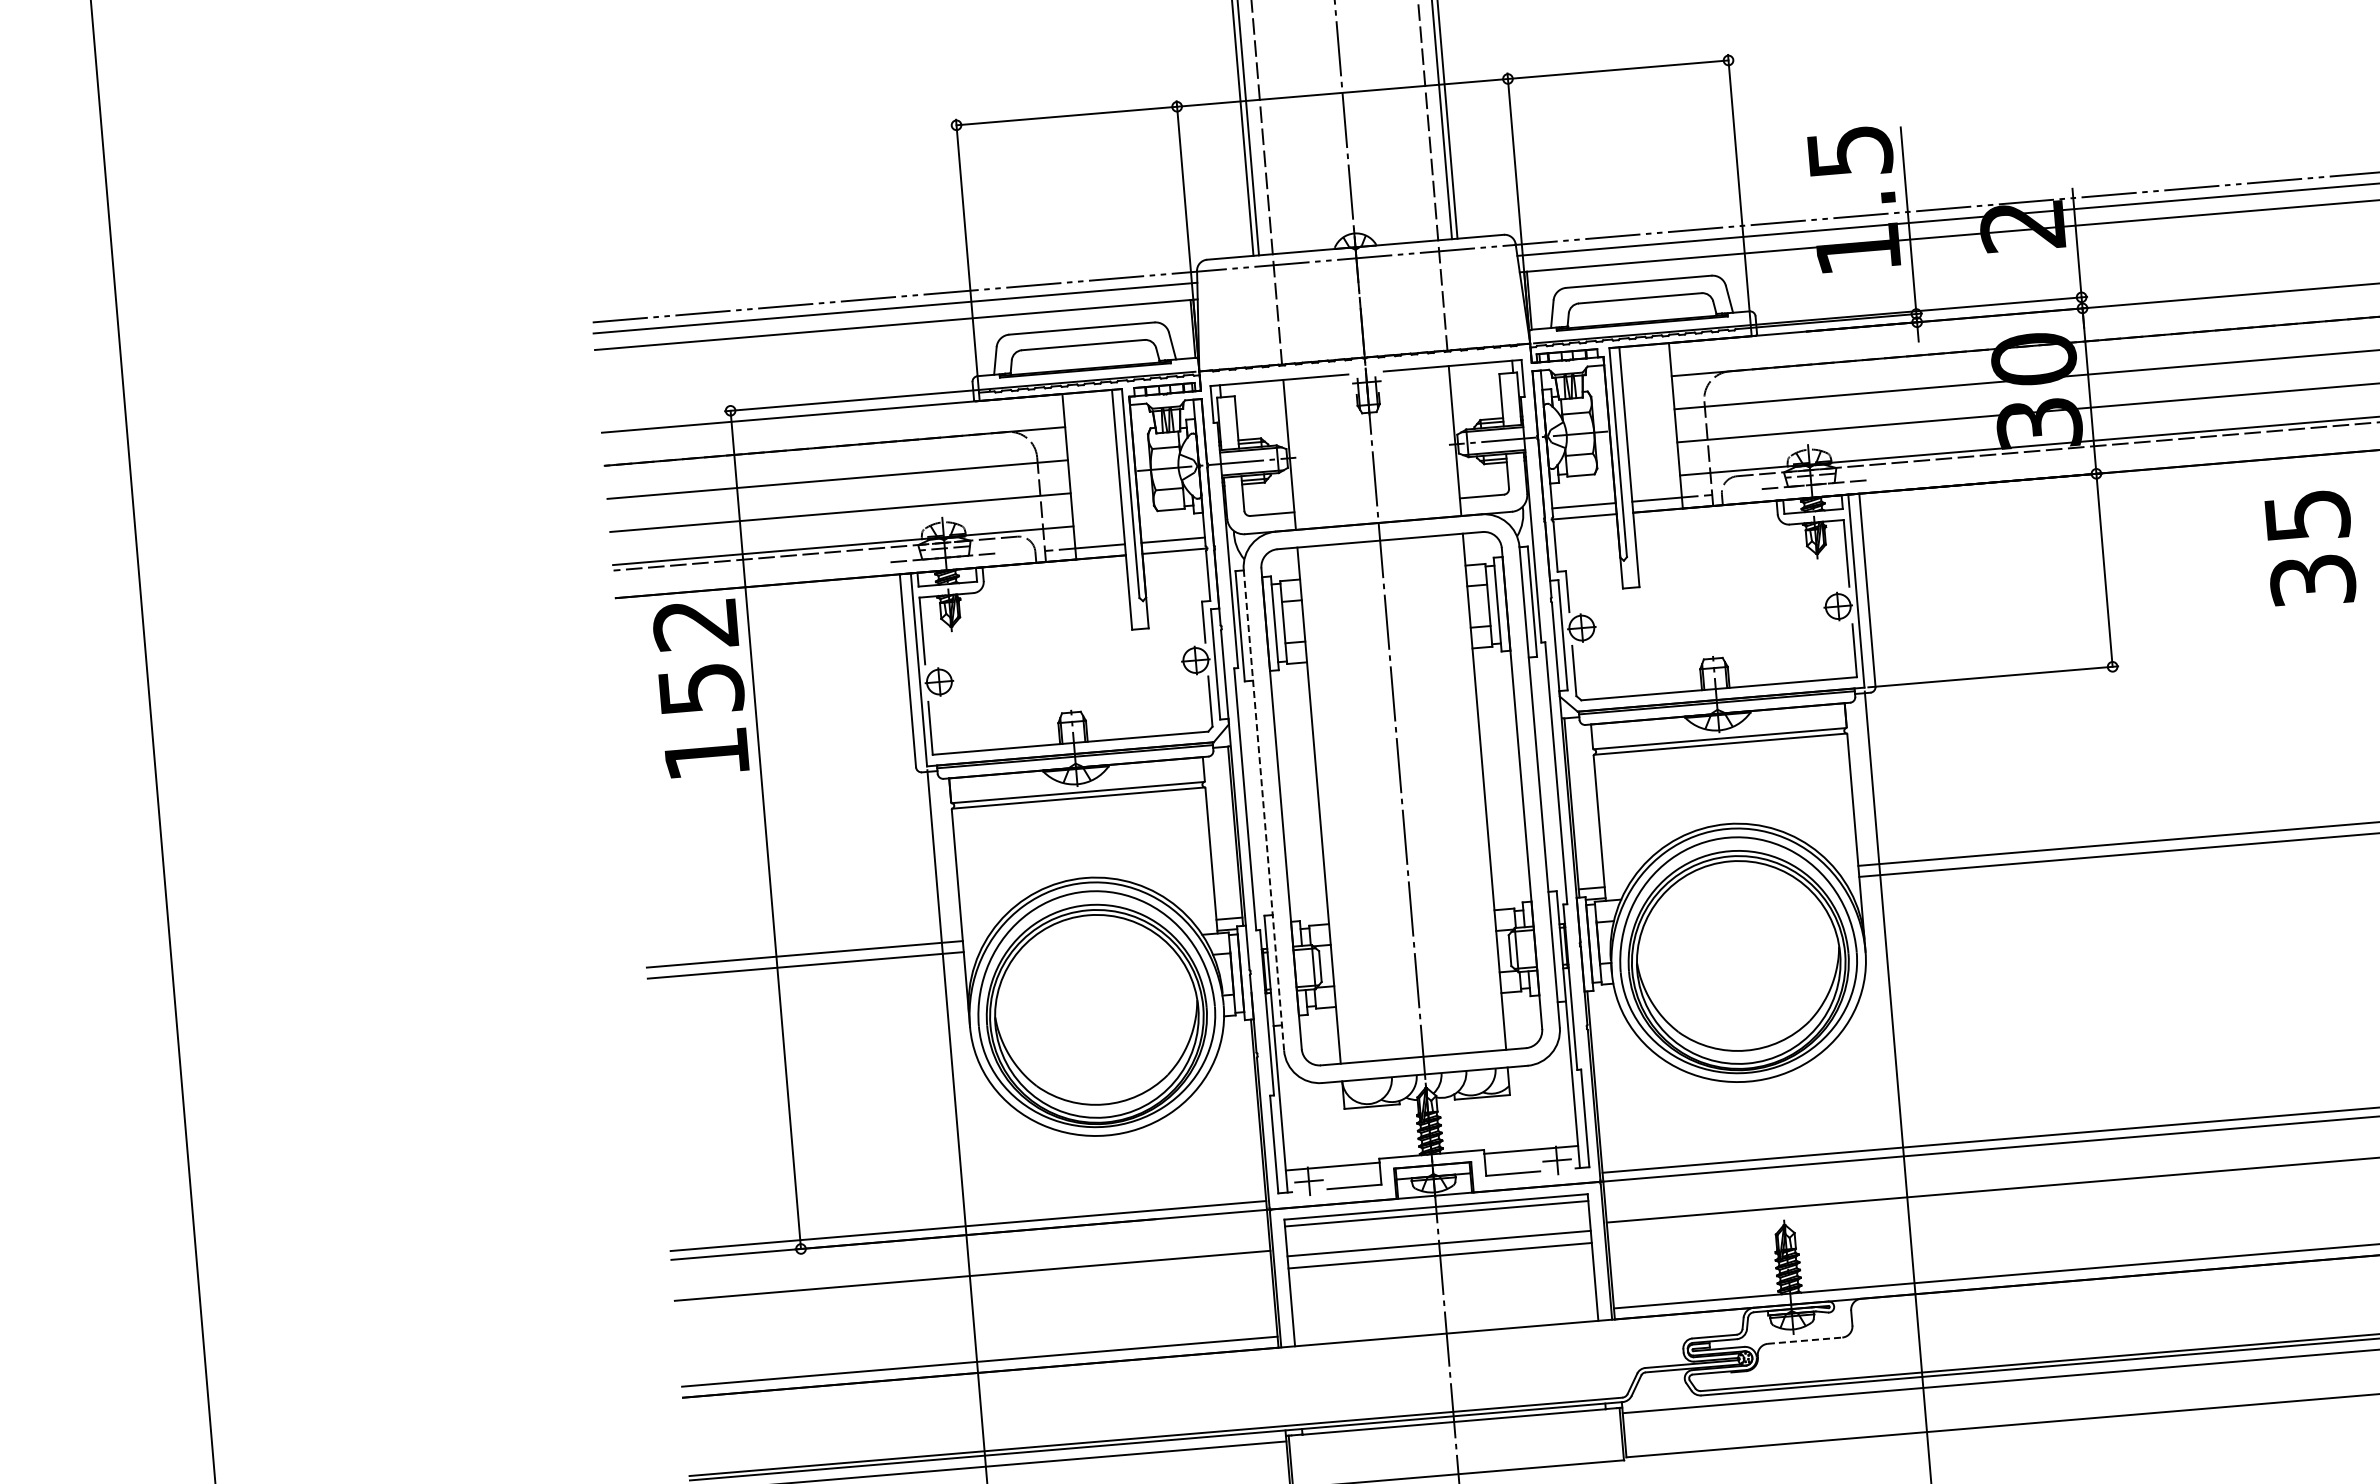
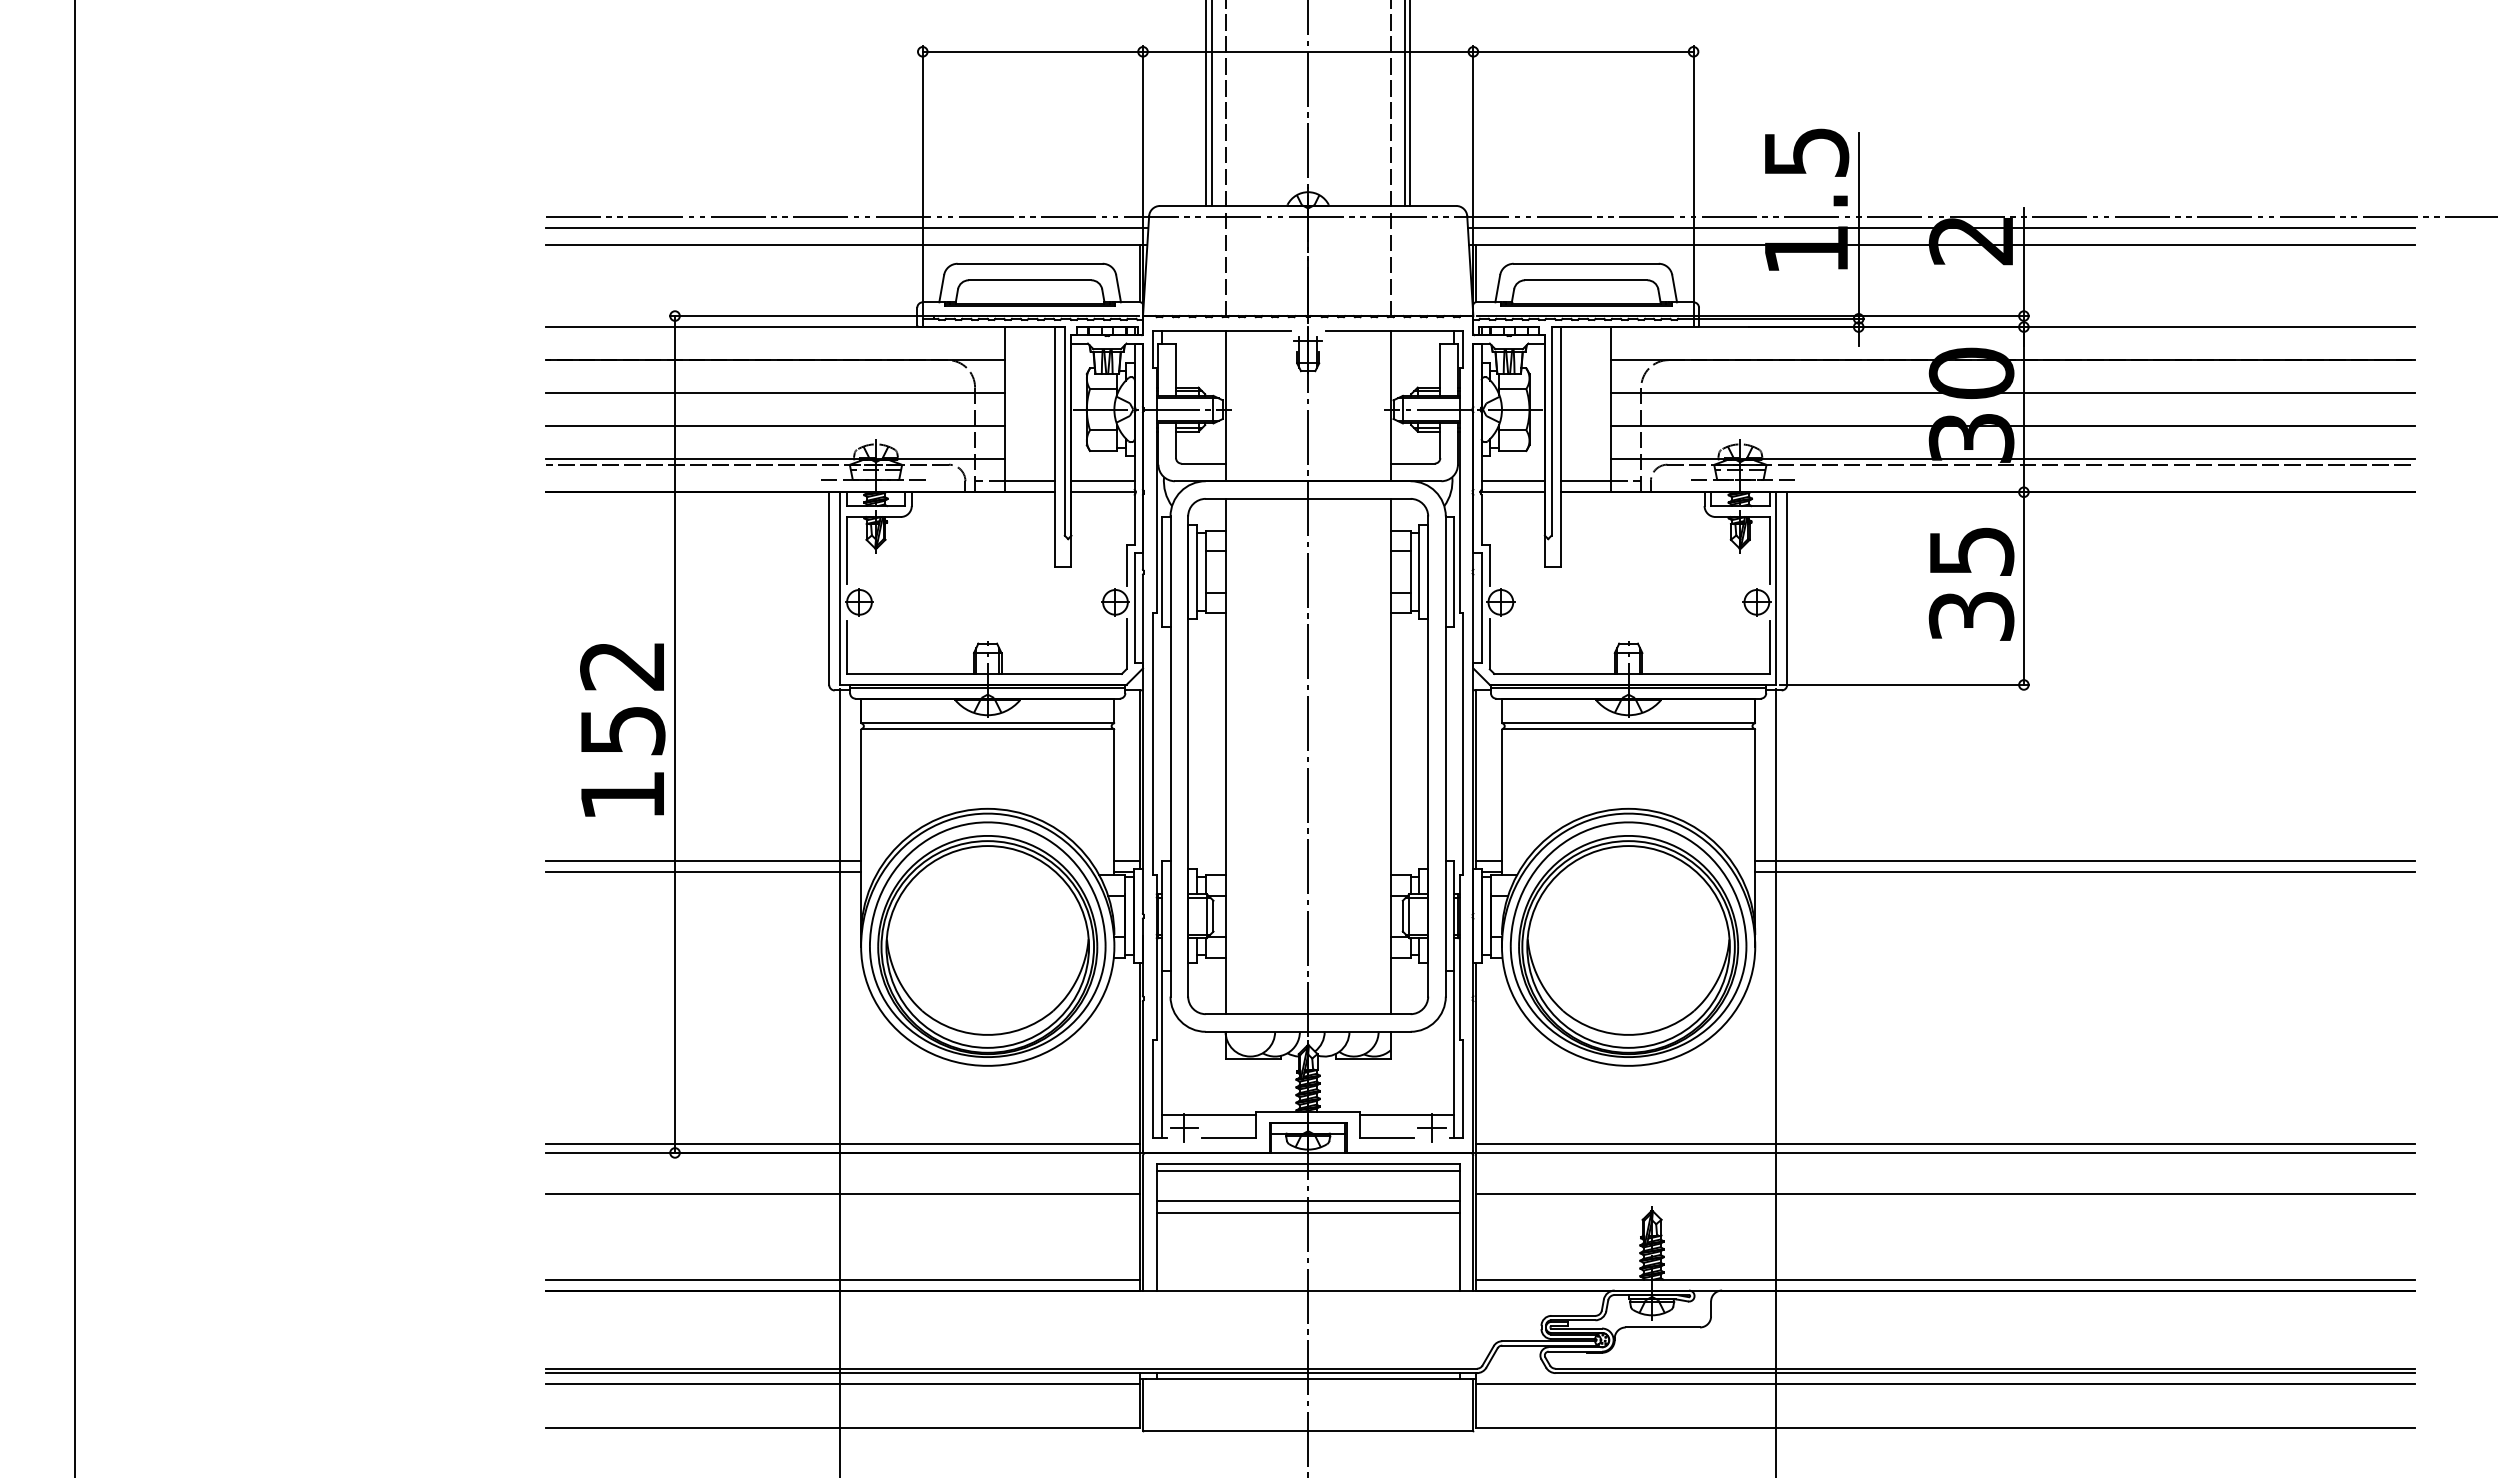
text: (2310, 547) -> (1971, 583), moved
text: (700, 688) -> (622, 729), moved
line: (1263, 811) -> (1170, 757), dashed -> solid
line: (1805, 1340) -> (1663, 1327), dashed -> solid

